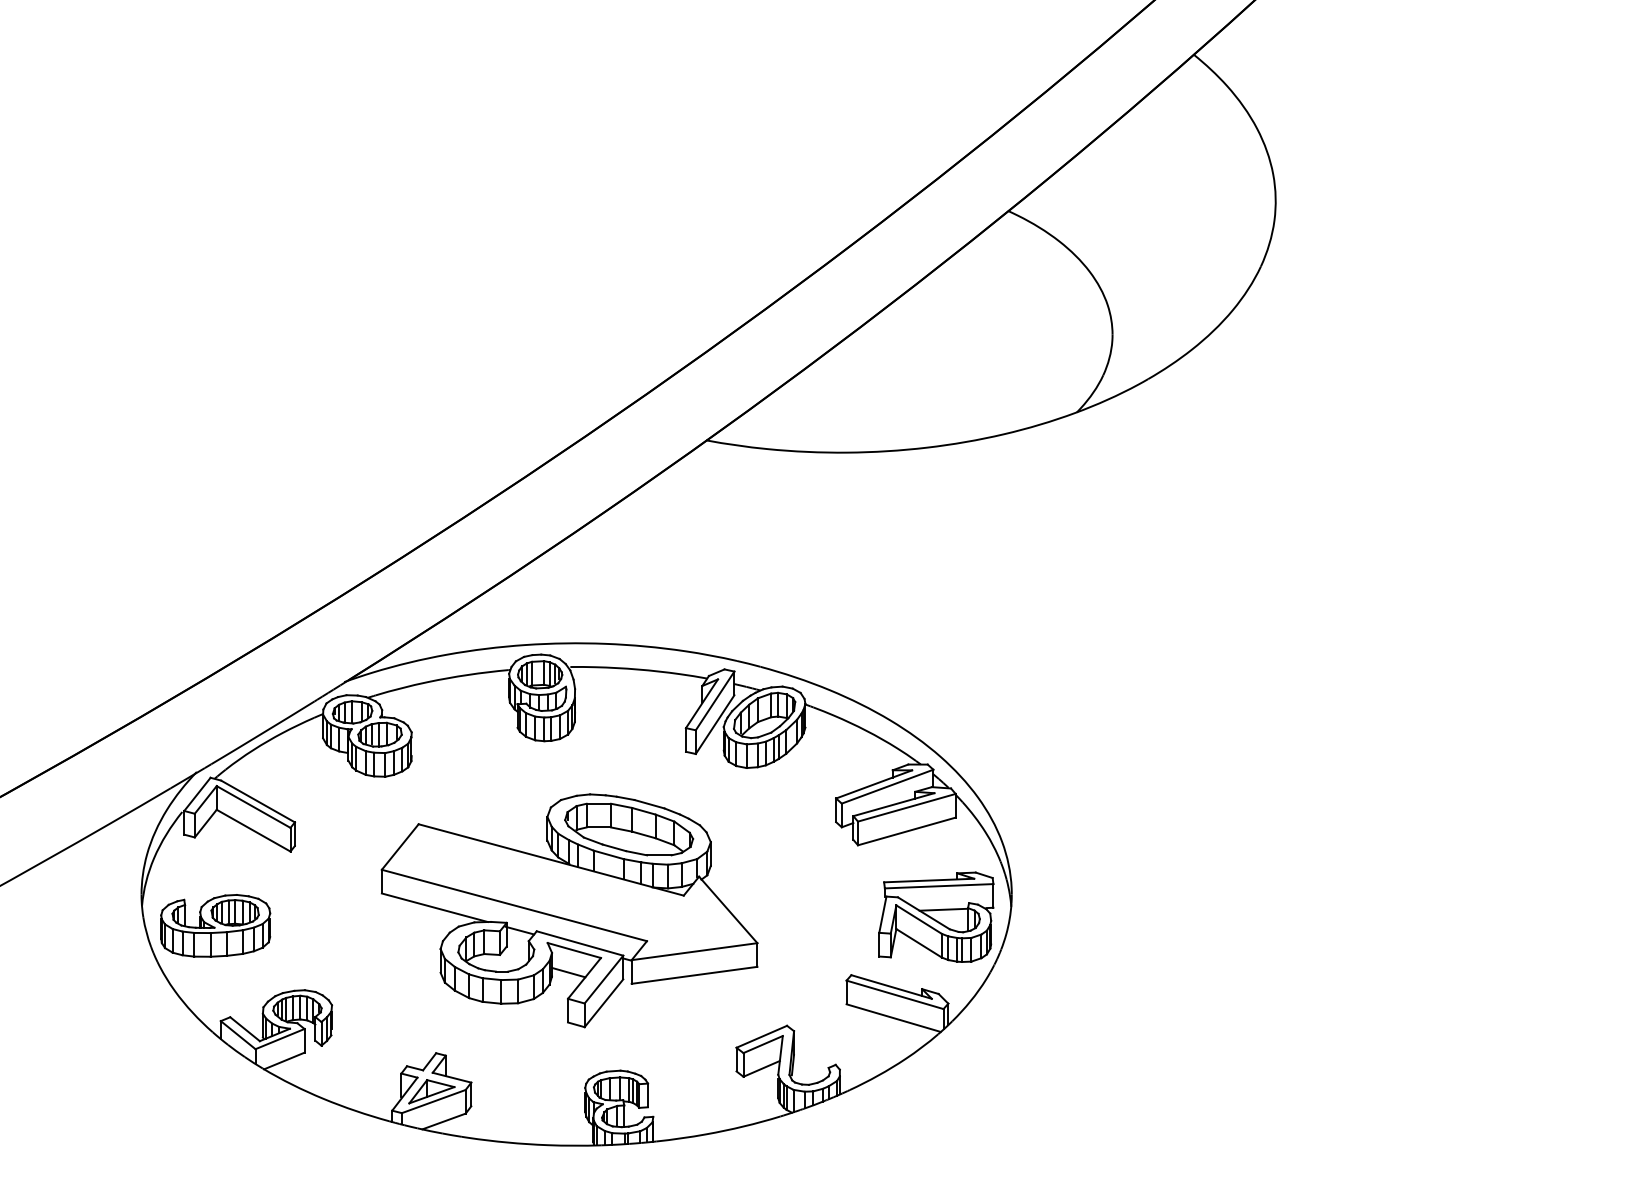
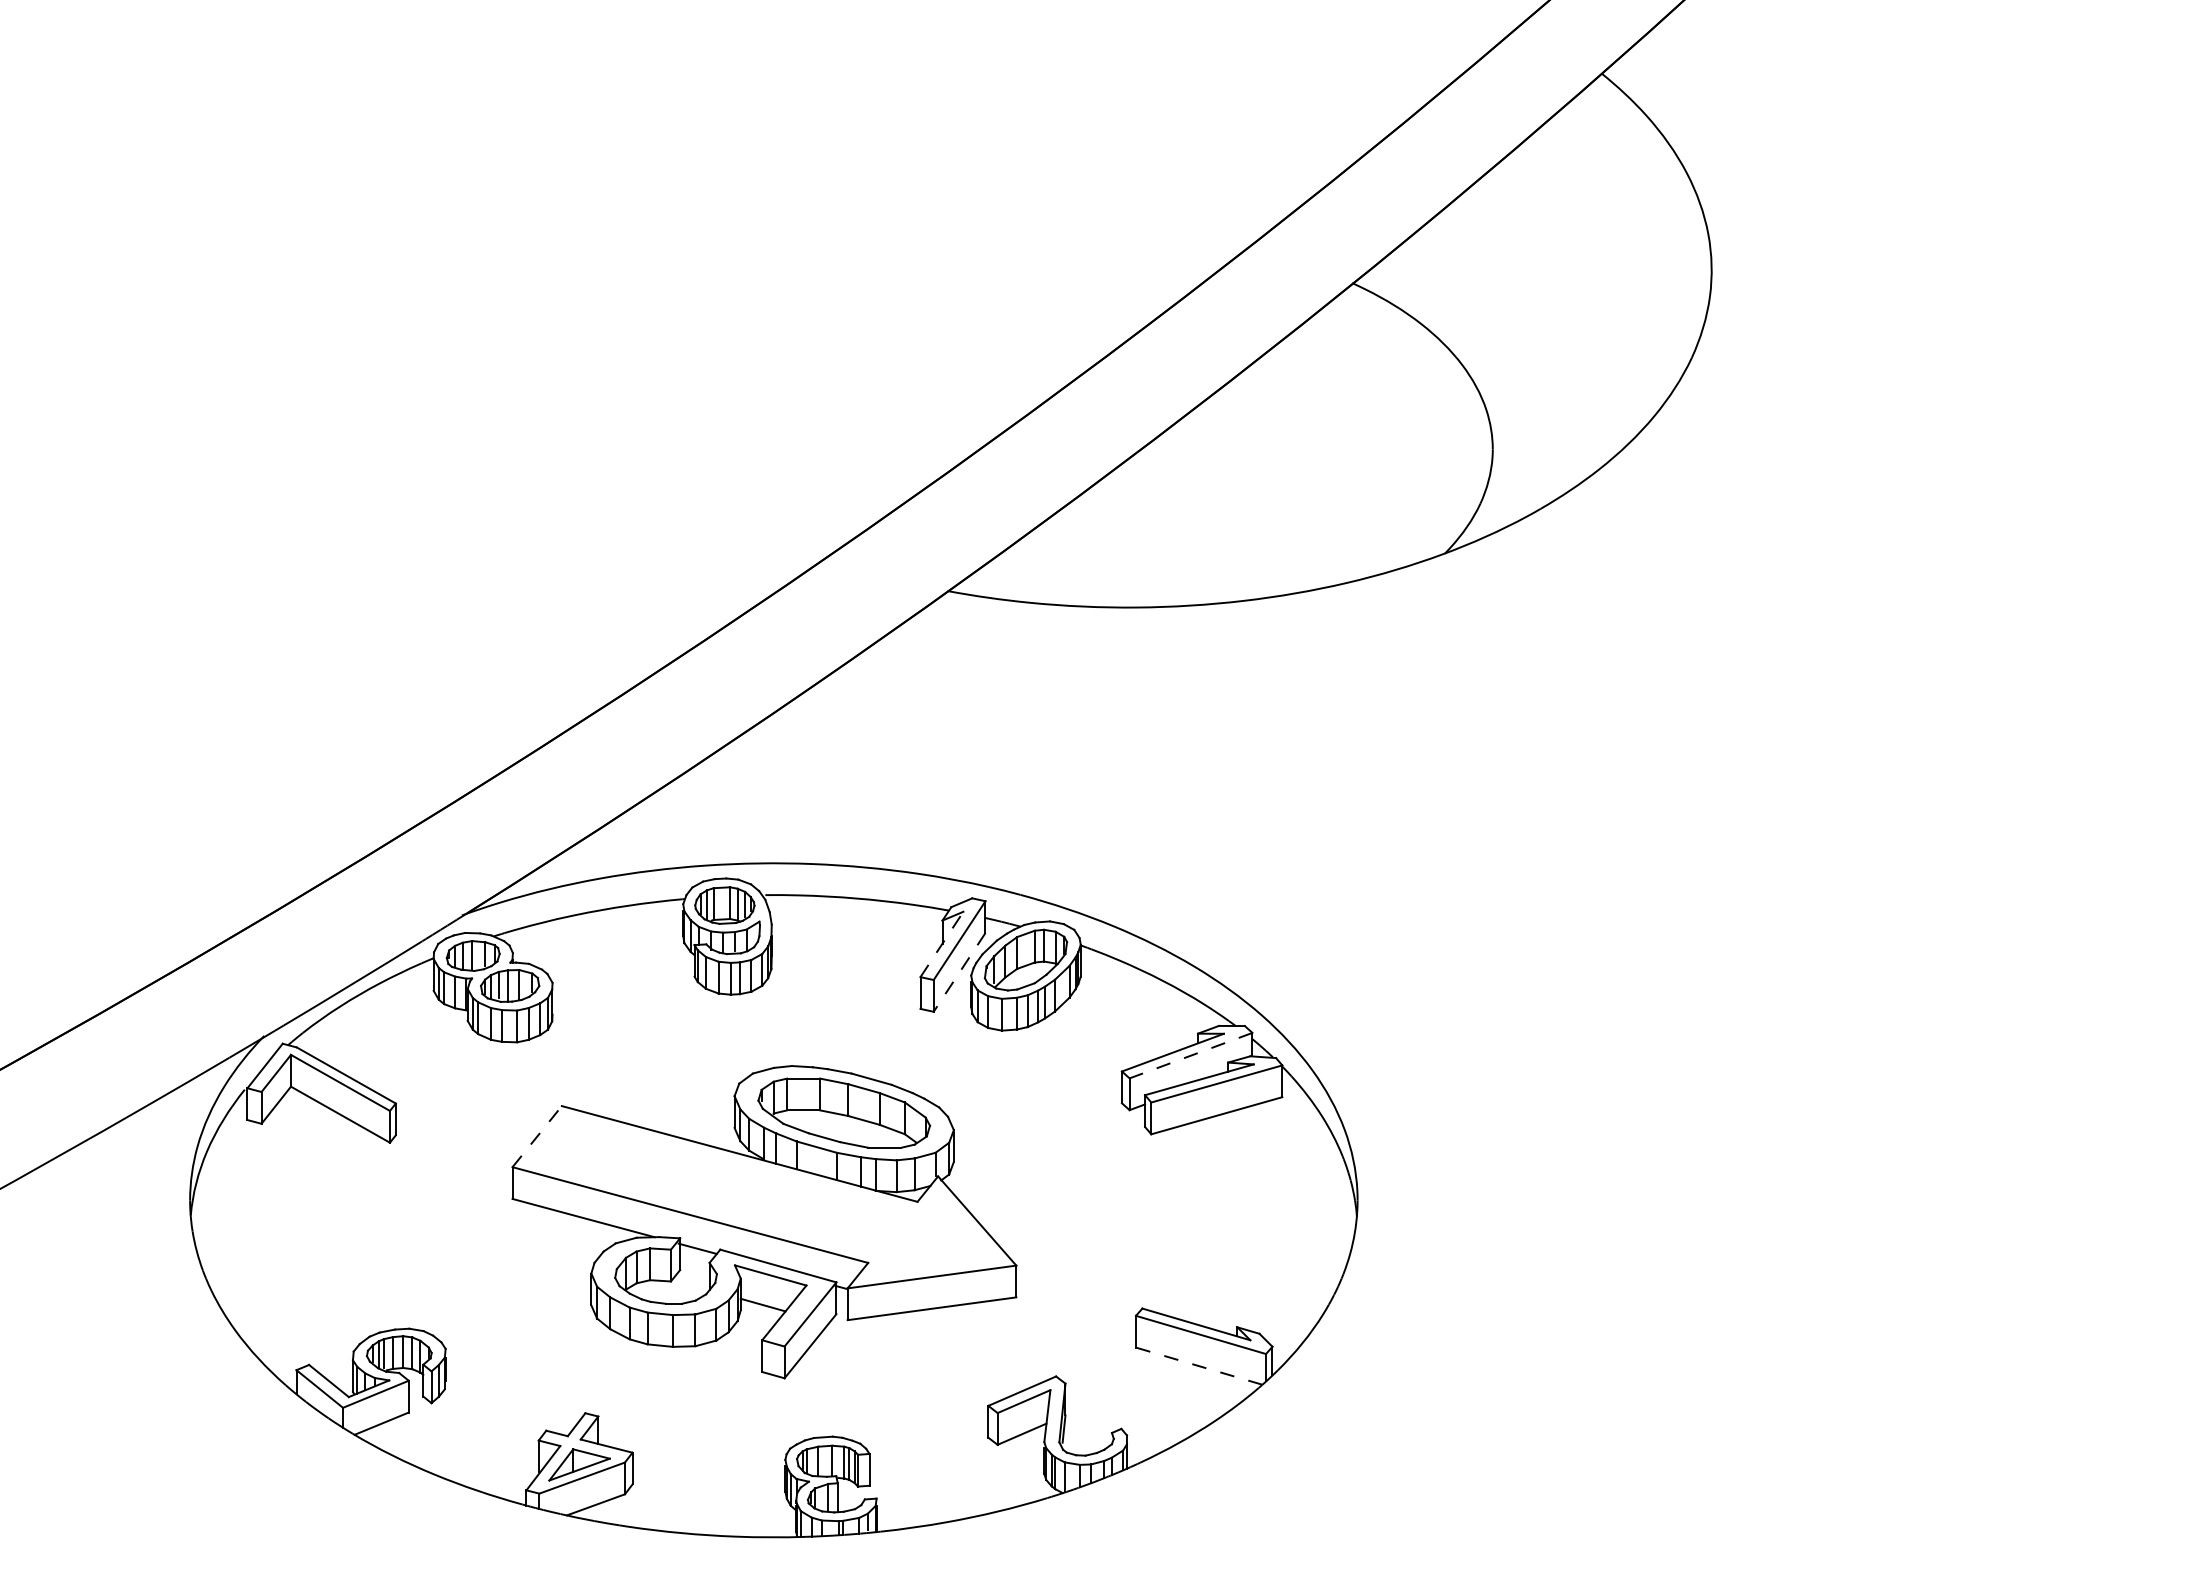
line: (702, 703) -> (942, 944), solid -> dashed
line: (715, 724) -> (959, 972), solid -> dashed
line: (887, 786) -> (1191, 1055), solid -> dashed
line: (400, 846) -> (537, 1136), solid -> dashed
part: (935, 917) -> (1255, 1230), removed
part: (215, 925) -> (289, 1241), removed
line: (893, 1018) -> (1199, 1366), solid -> dashed

